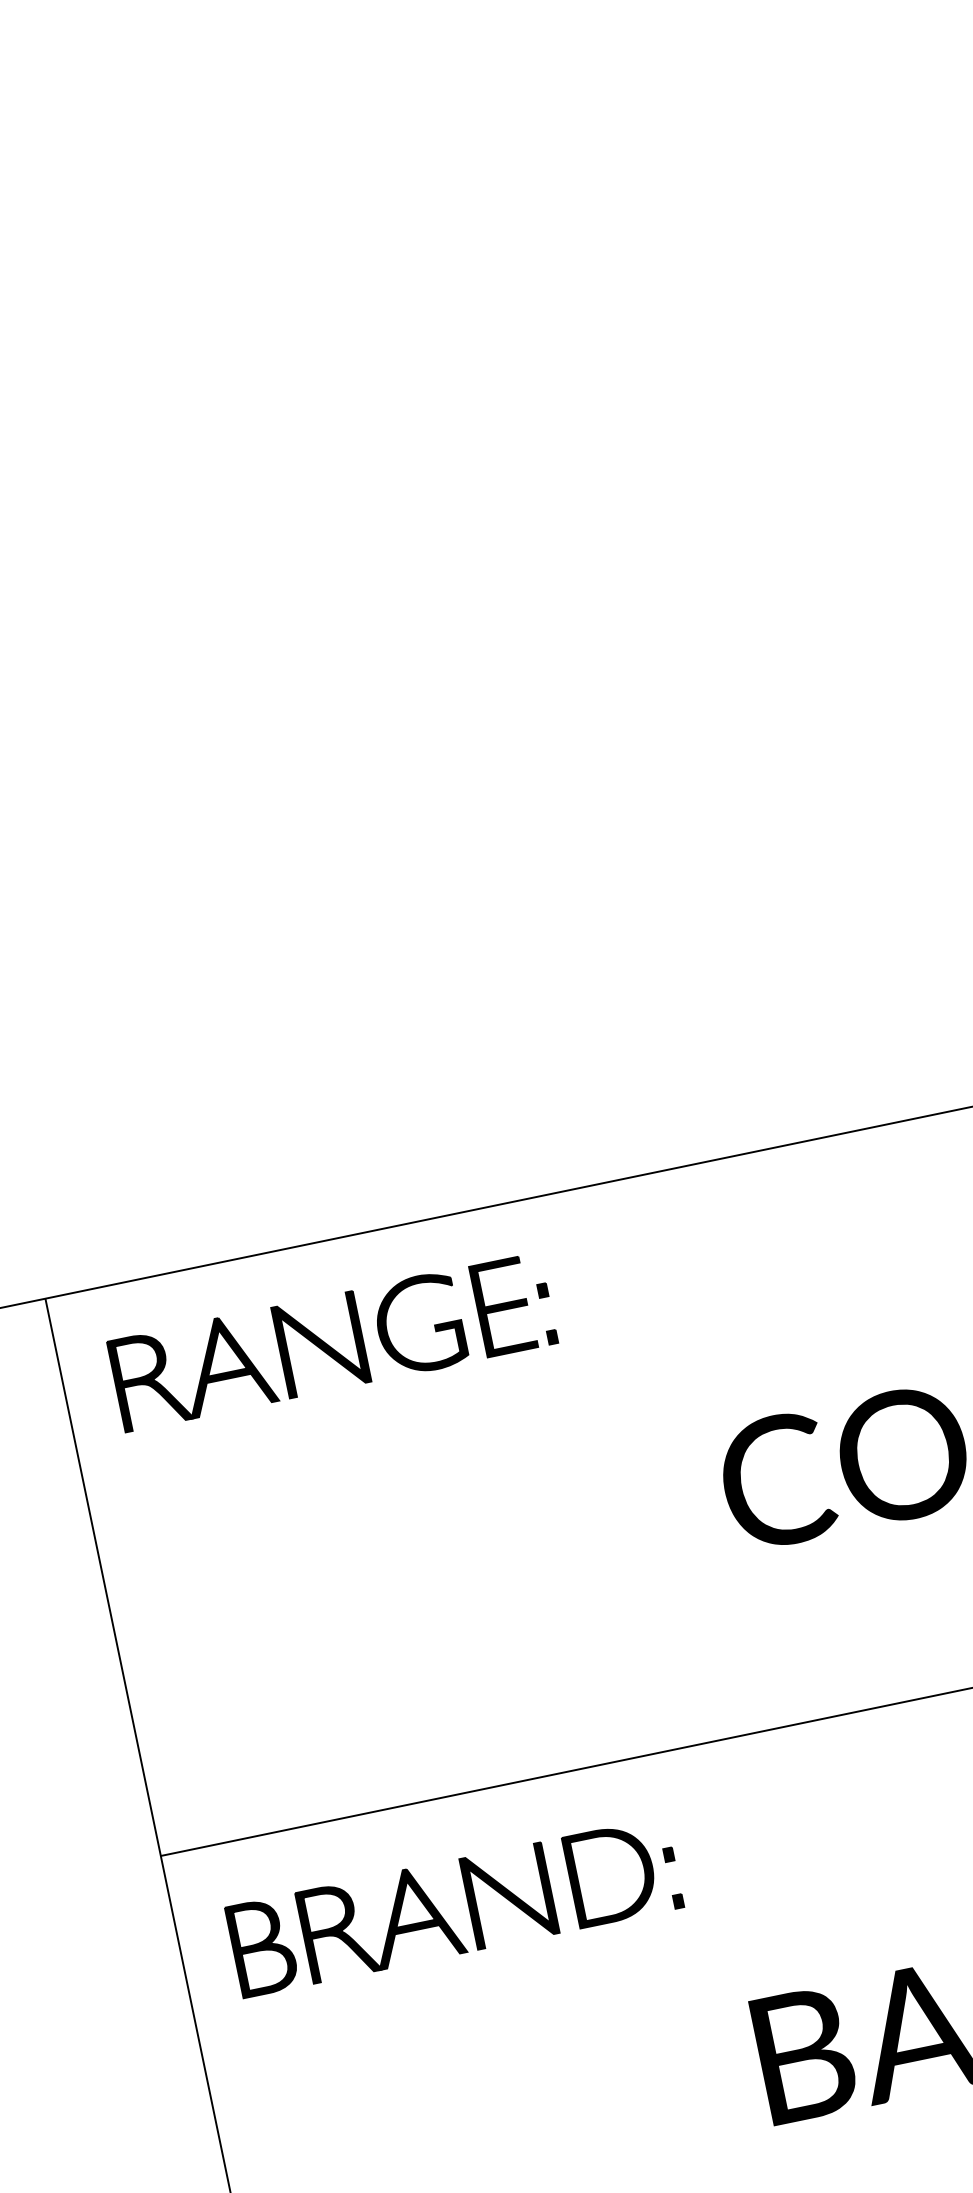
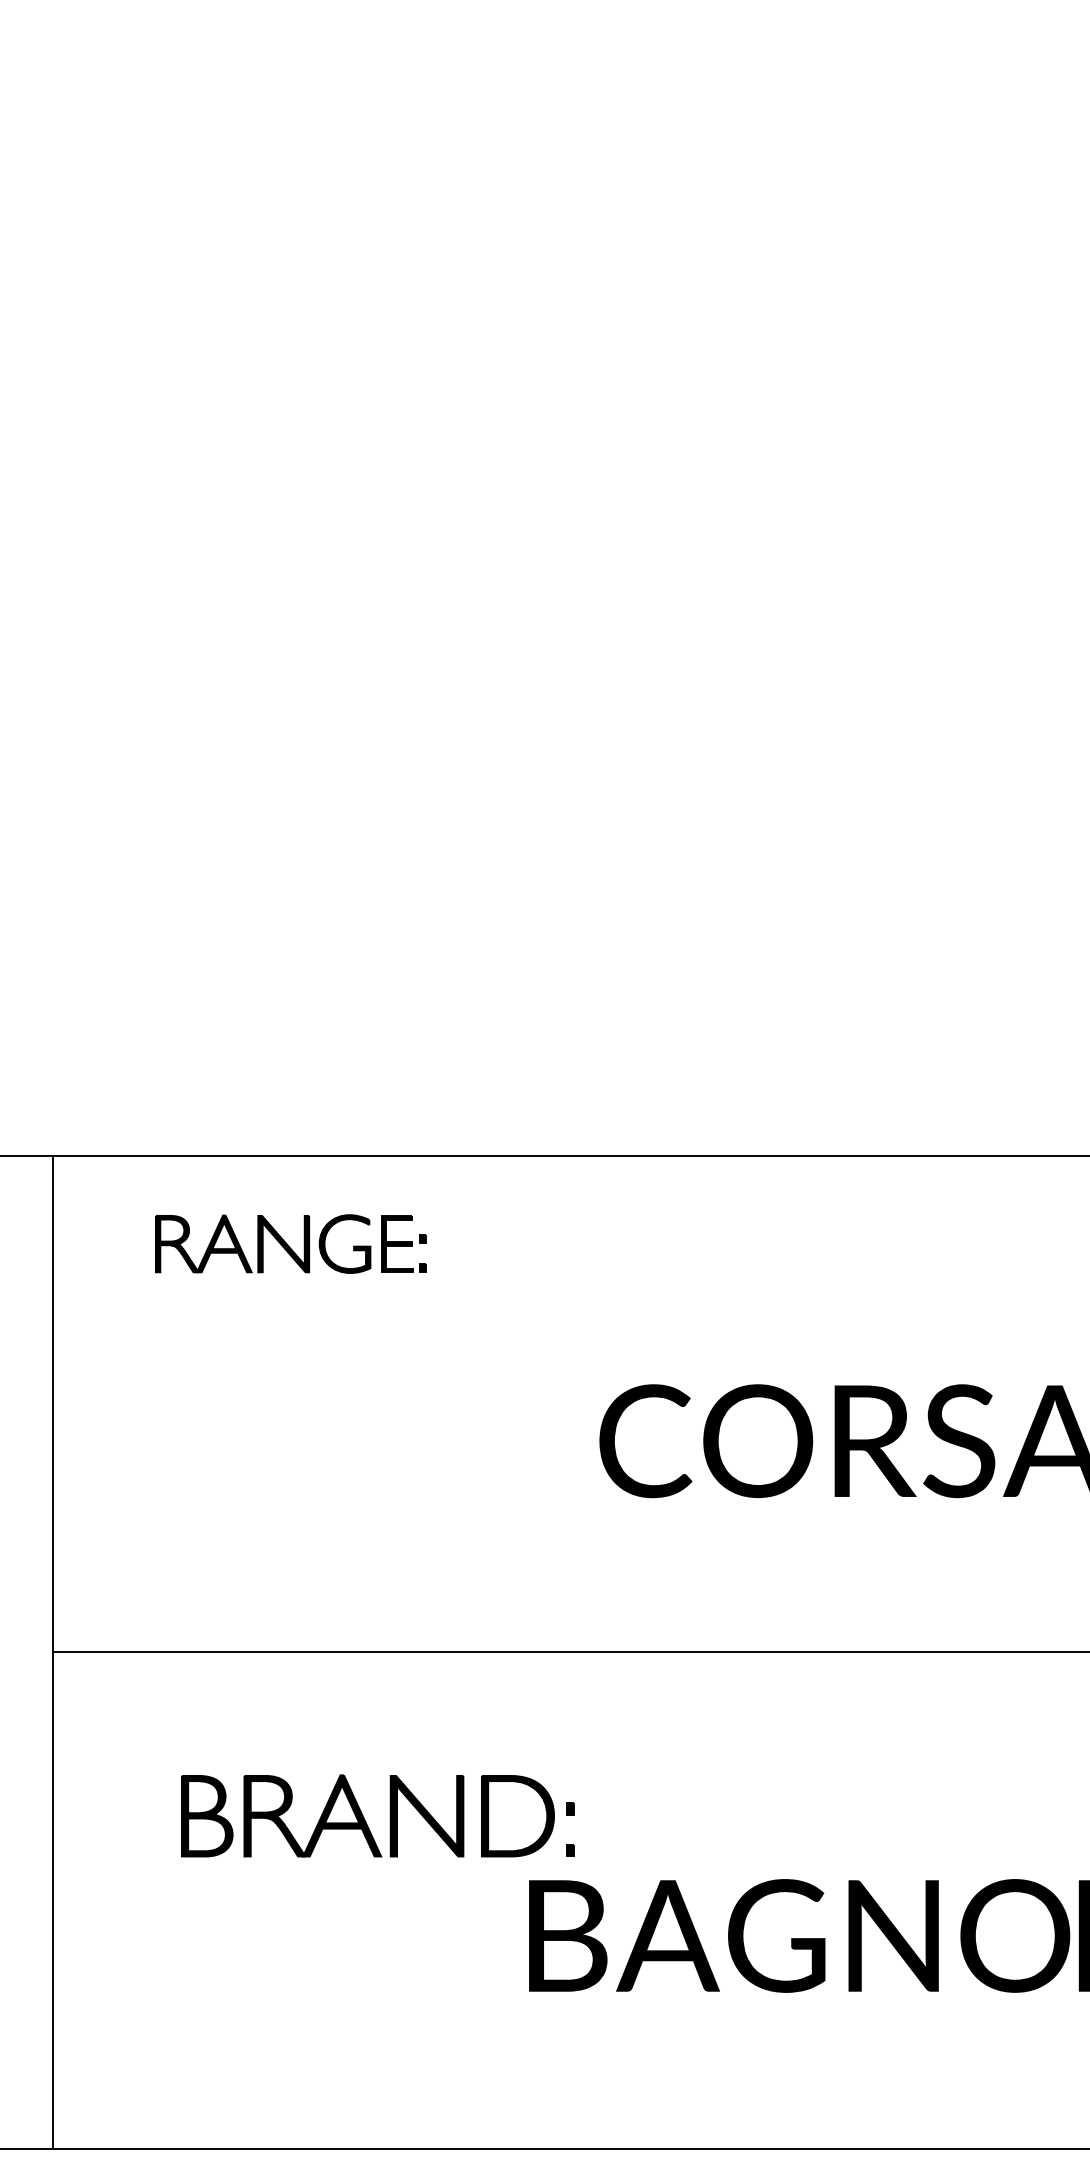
part: (331, 1341) -> (290, 1243), size x0.7
part: (467, 1903) -> (389, 1815), moved

